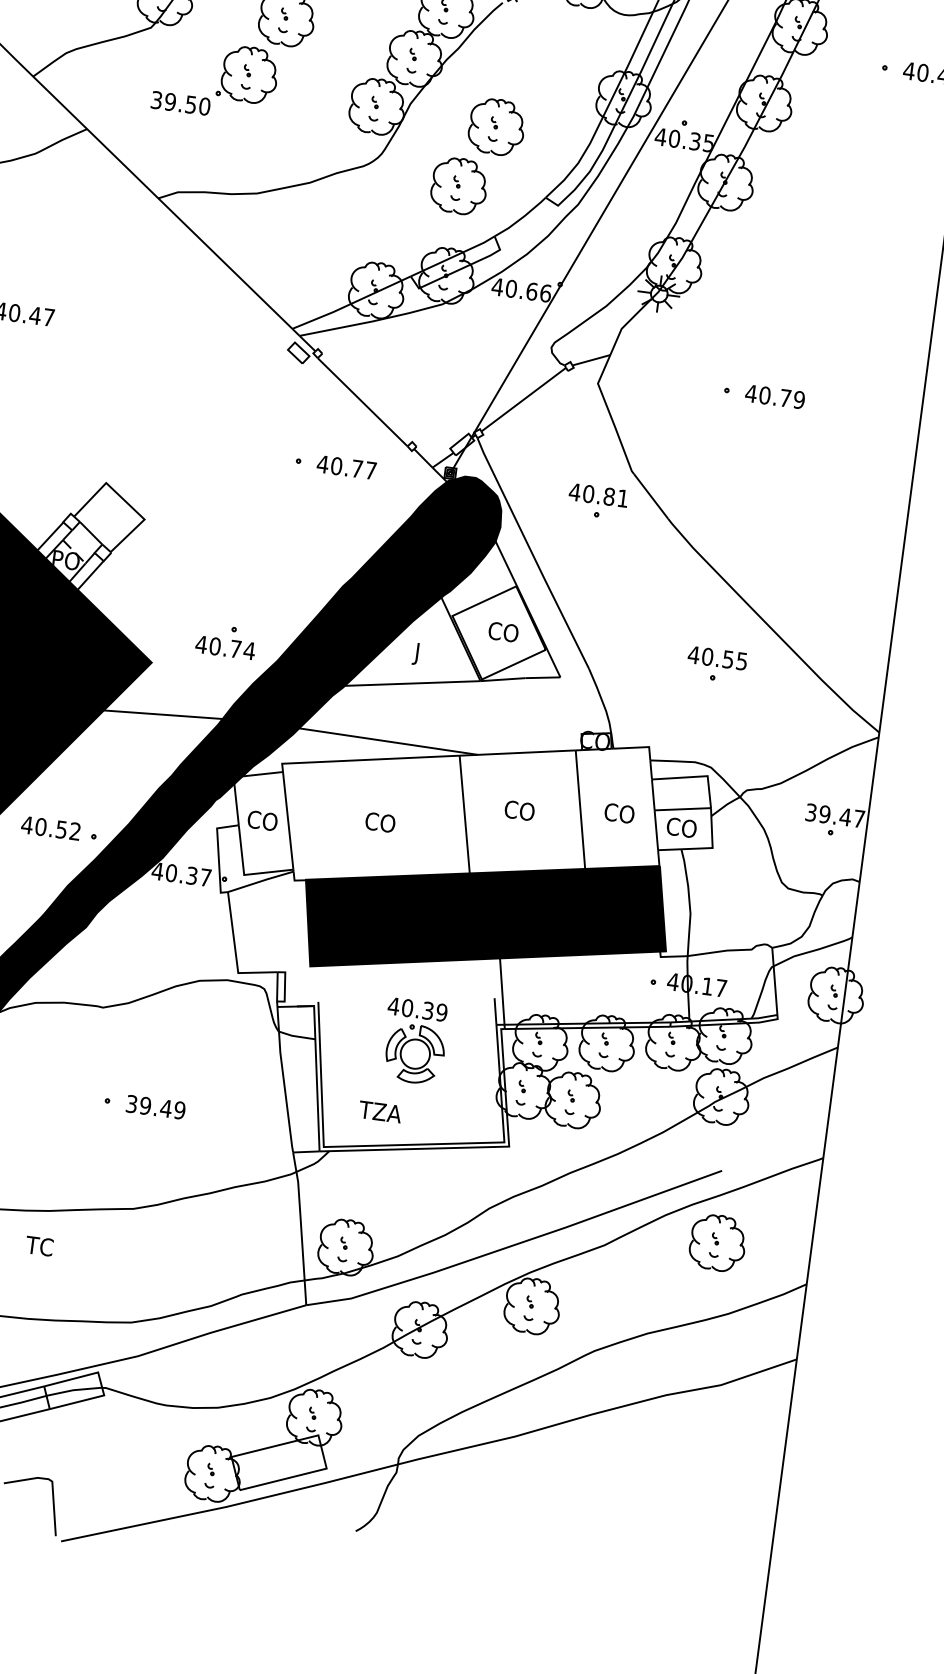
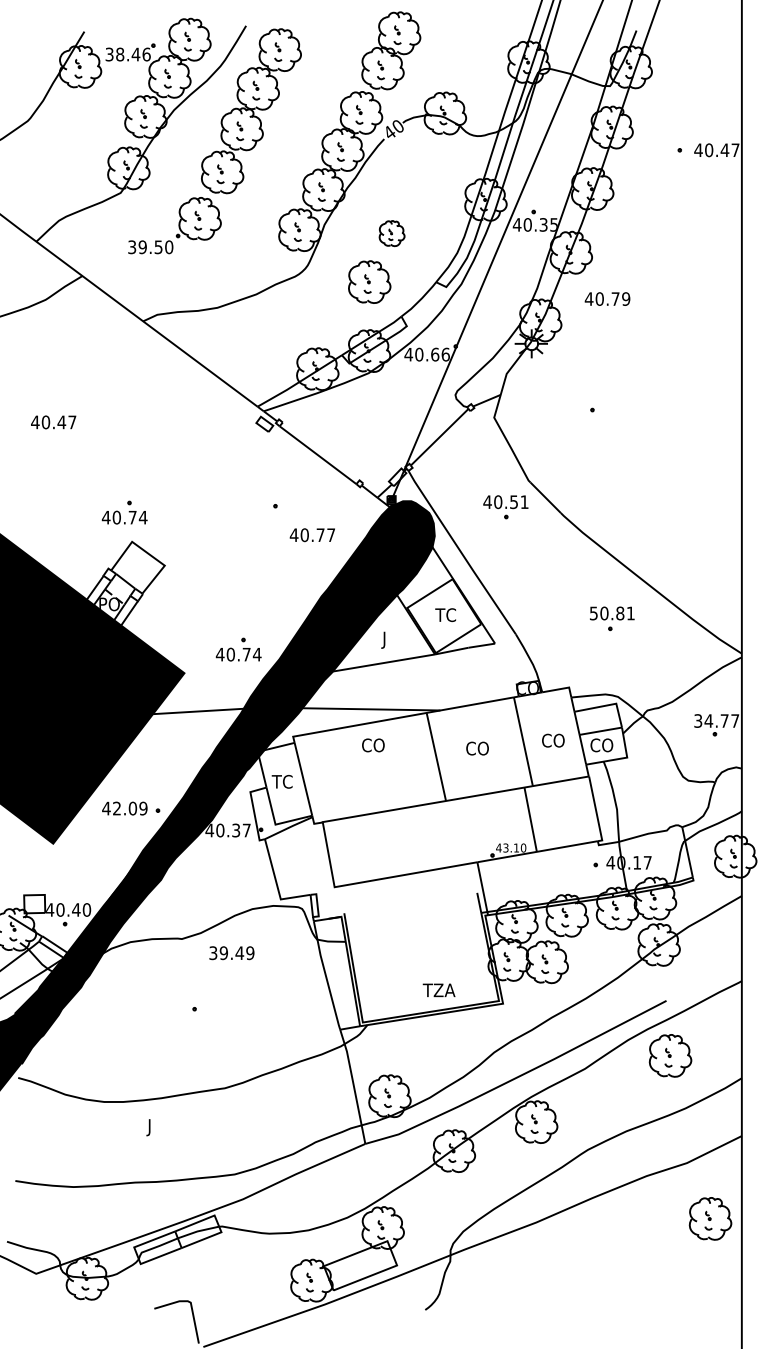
part: (495, 126) -> (391, 233), size x0.6
text: (775, 396) -> (607, 298), moved
part: (101, 443) -> (124, 512), added
text: (345, 467) -> (311, 535), moved
text: (609, 497) -> (514, 502), 40.81 -> 40.51
text: (502, 632) -> (446, 615), CO -> TC
text: (716, 658) -> (611, 613), 40.55 -> 50.81
text: (834, 815) -> (716, 720), 39.47 -> 34.77
text: (261, 820) -> (283, 781), CO -> TC
text: (380, 822) -> (373, 745), moved
text: (58, 829) -> (130, 808), 40.52 -> 42.09
fill: (485, 915) -> (462, 831), removed
part: (415, 1041) -> (421, 933), removed
text: (155, 1107) -> (231, 953), moved
text: (379, 1112) -> (438, 990), moved
text: (37, 1248) -> (156, 1127), TC -> J
part: (741, 1461) -> (710, 1218), added

